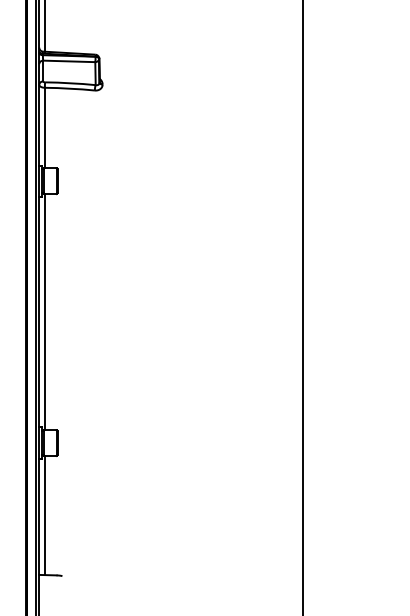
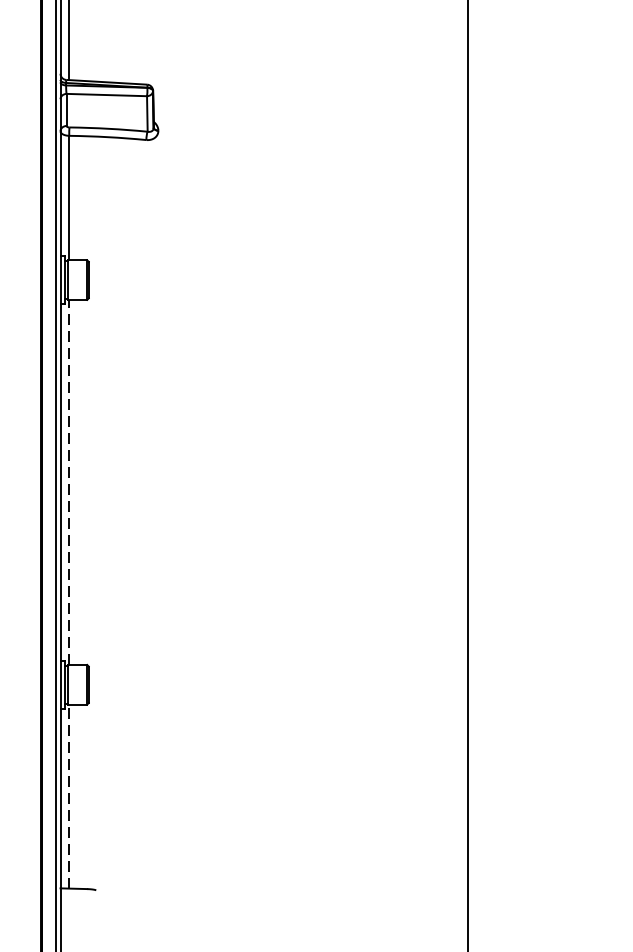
line: (44, 311) -> (68, 481), solid -> dashed
line: (44, 515) -> (68, 796), solid -> dashed

